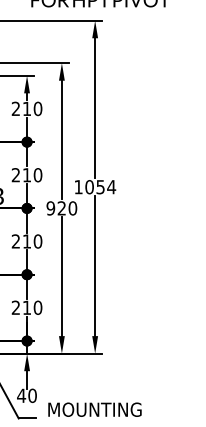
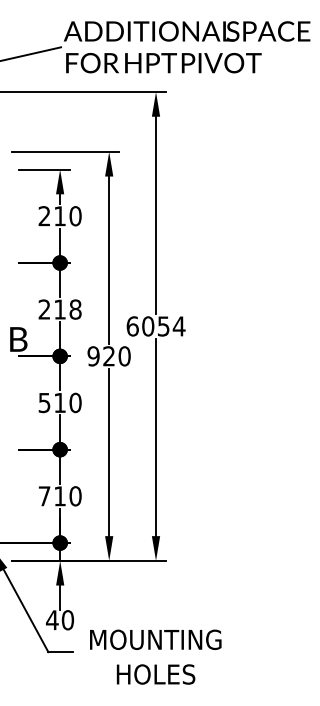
text: (37, 175) -> (75, 309), 210 -> 218
text: (78, 187) -> (132, 326), 1054 -> 6054
text: (15, 241) -> (44, 402), 210 -> 510
text: (15, 307) -> (44, 496), 210 -> 710

